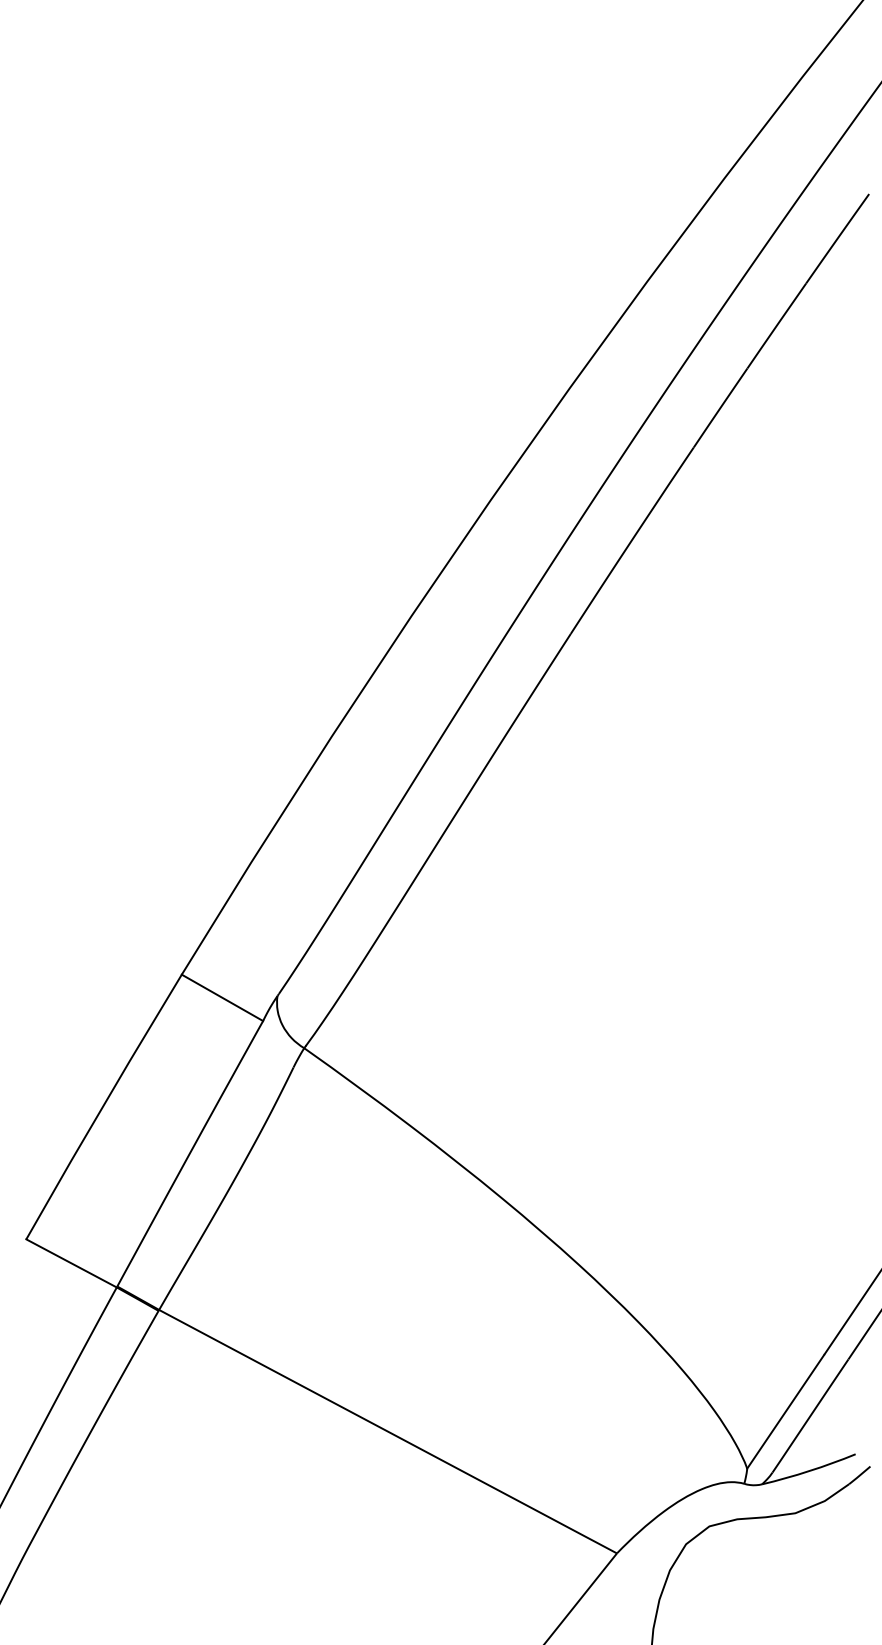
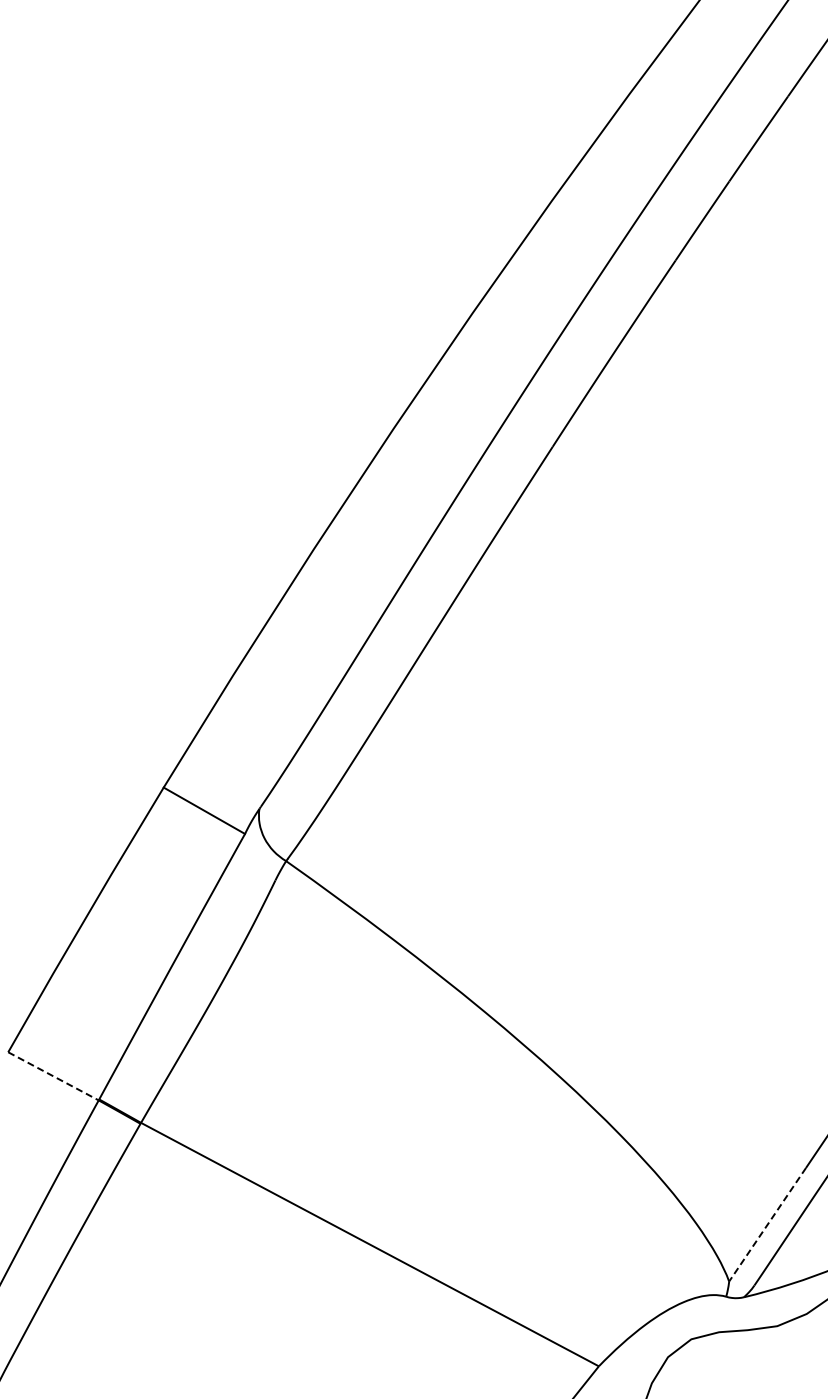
line: (72, 1263) -> (54, 1076), solid -> dashed
line: (785, 1411) -> (767, 1224), solid -> dashed

